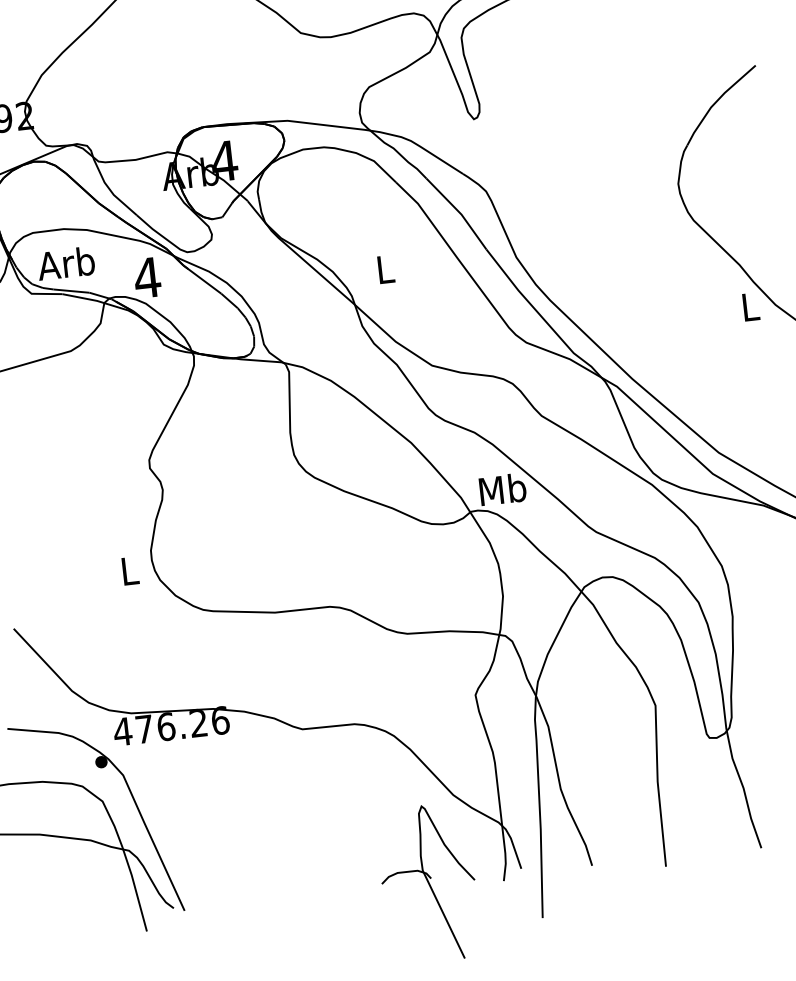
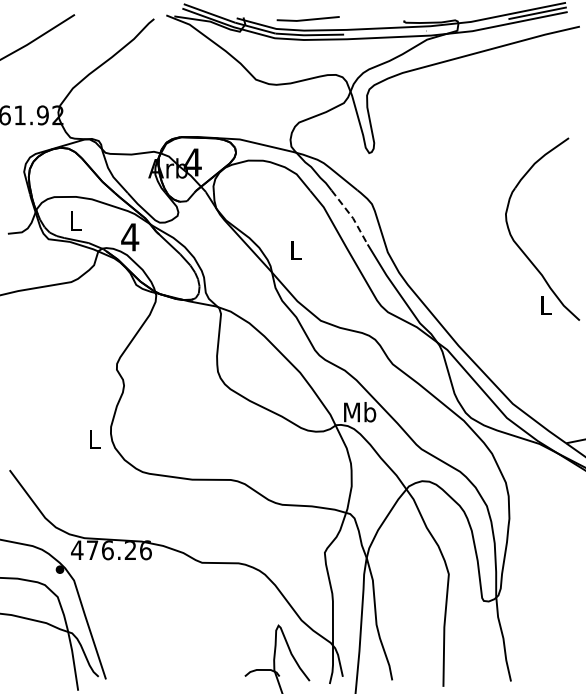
line: (458, 212) -> (351, 216), solid -> dashed
text: (65, 262) -> (74, 220), Arb -> L

